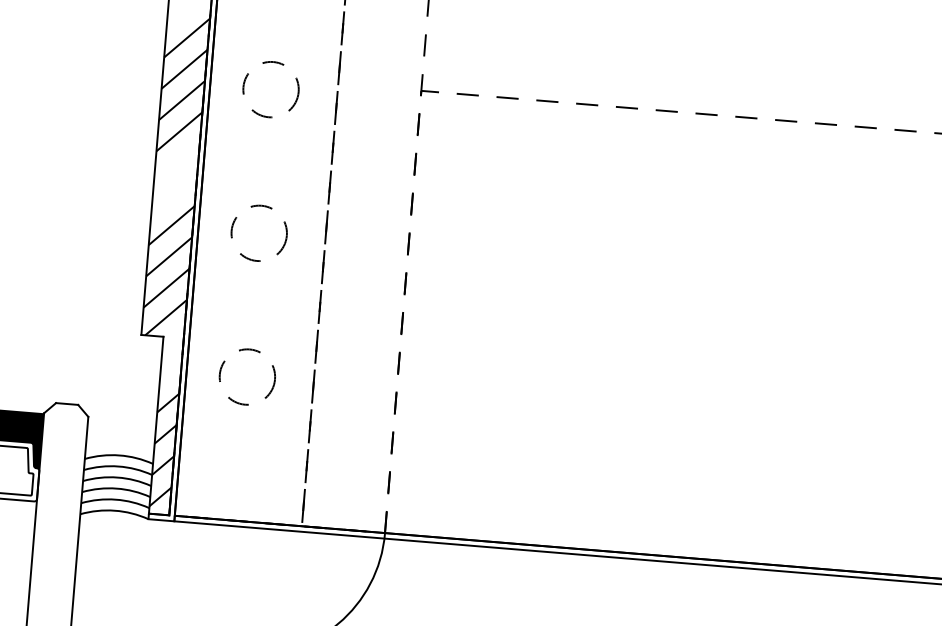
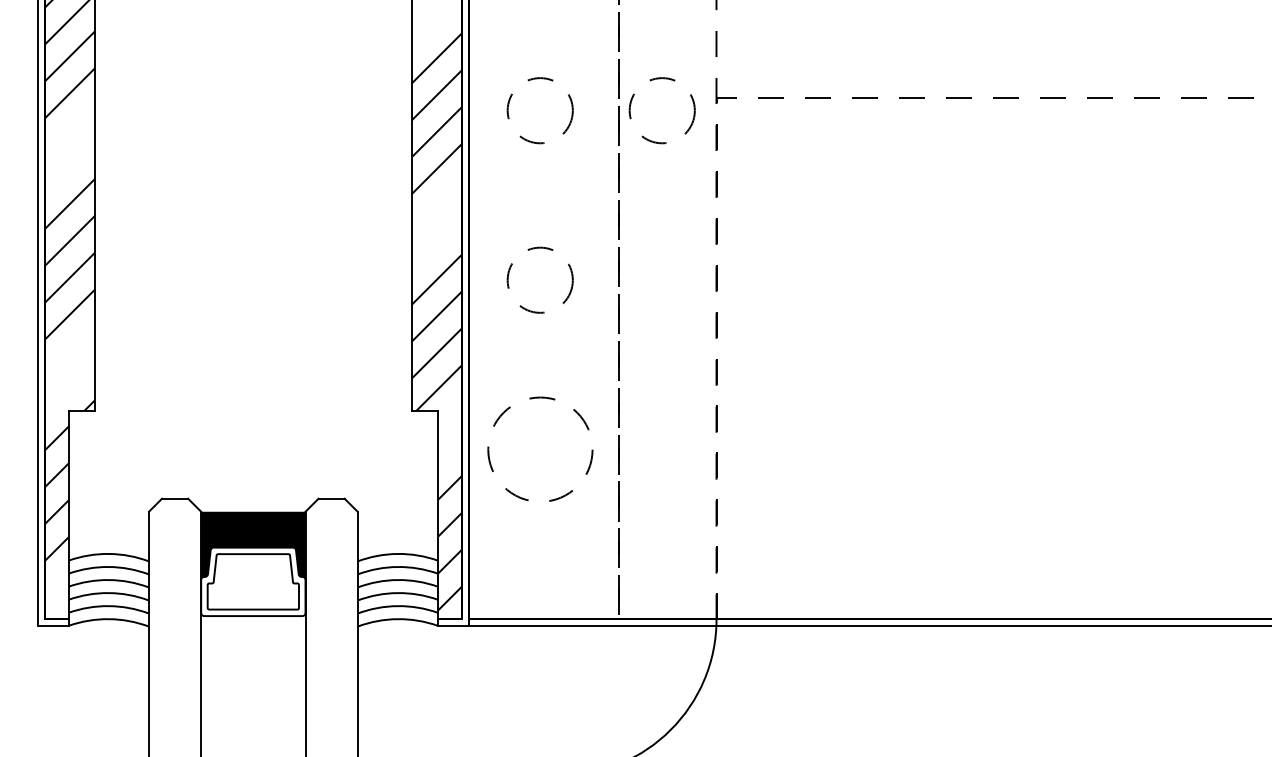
circle: (373, 97) -> (661, 110), added
circle: (246, 376) -> (539, 449), size x1.6

